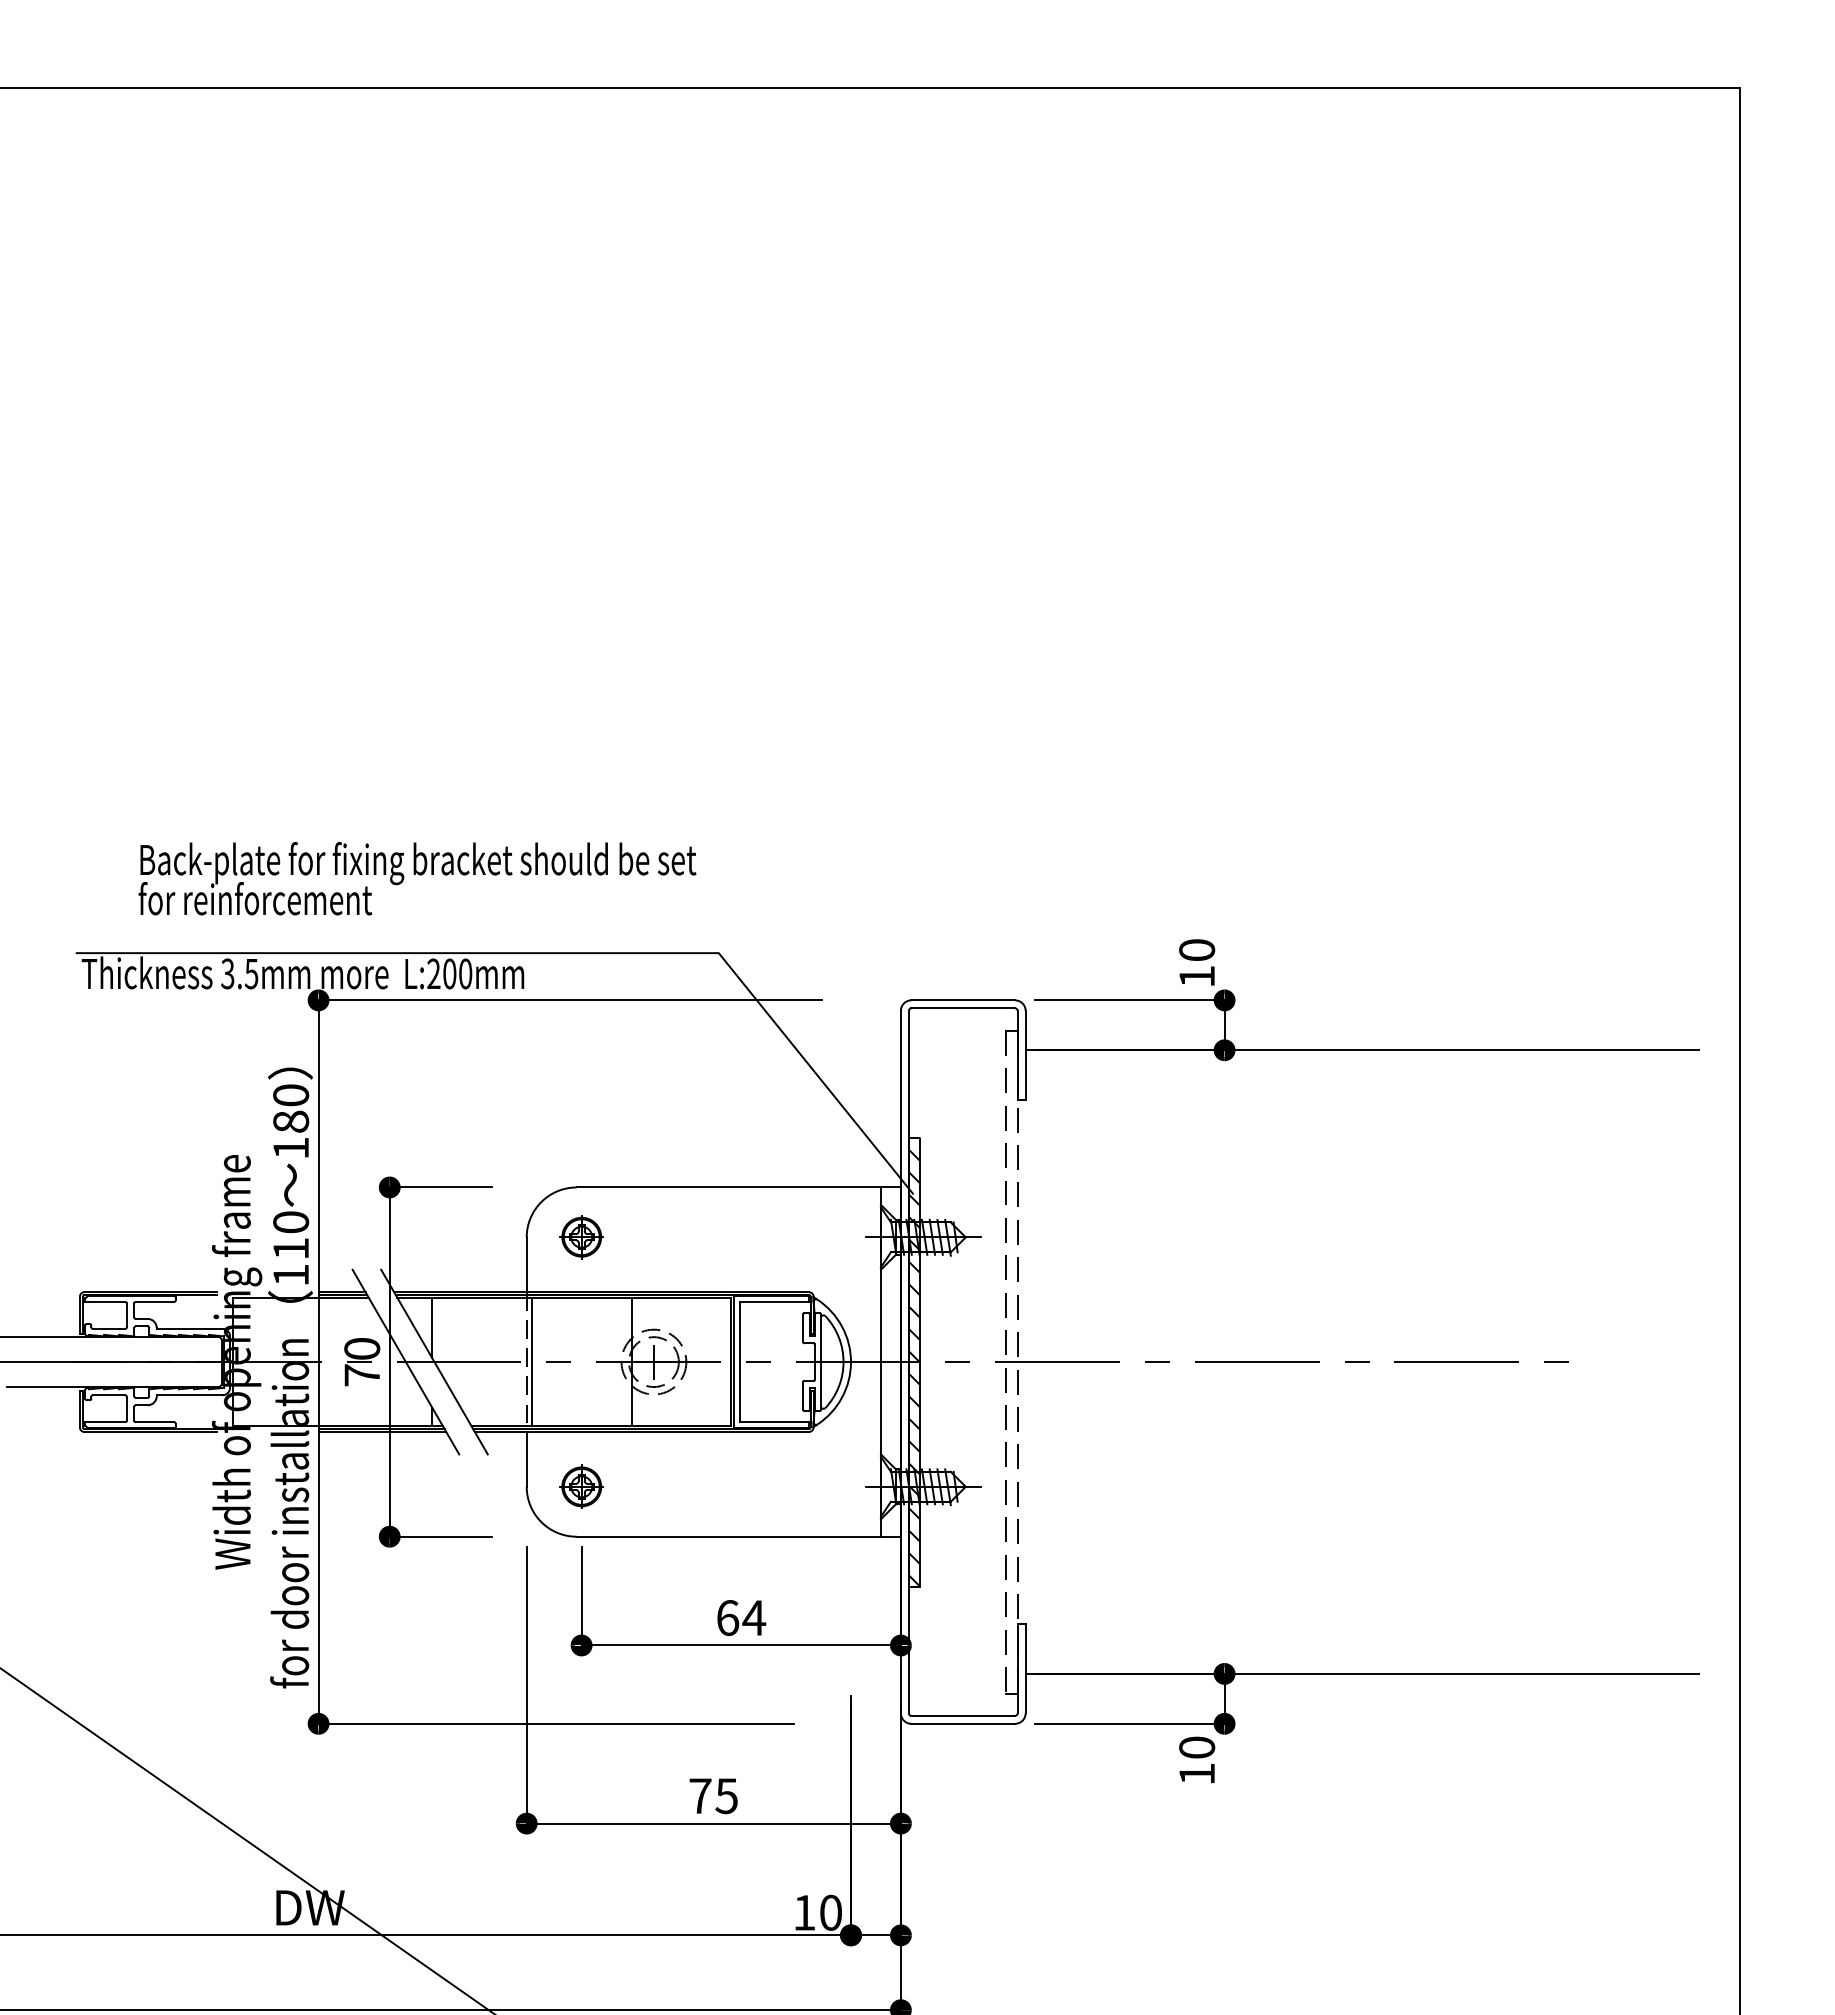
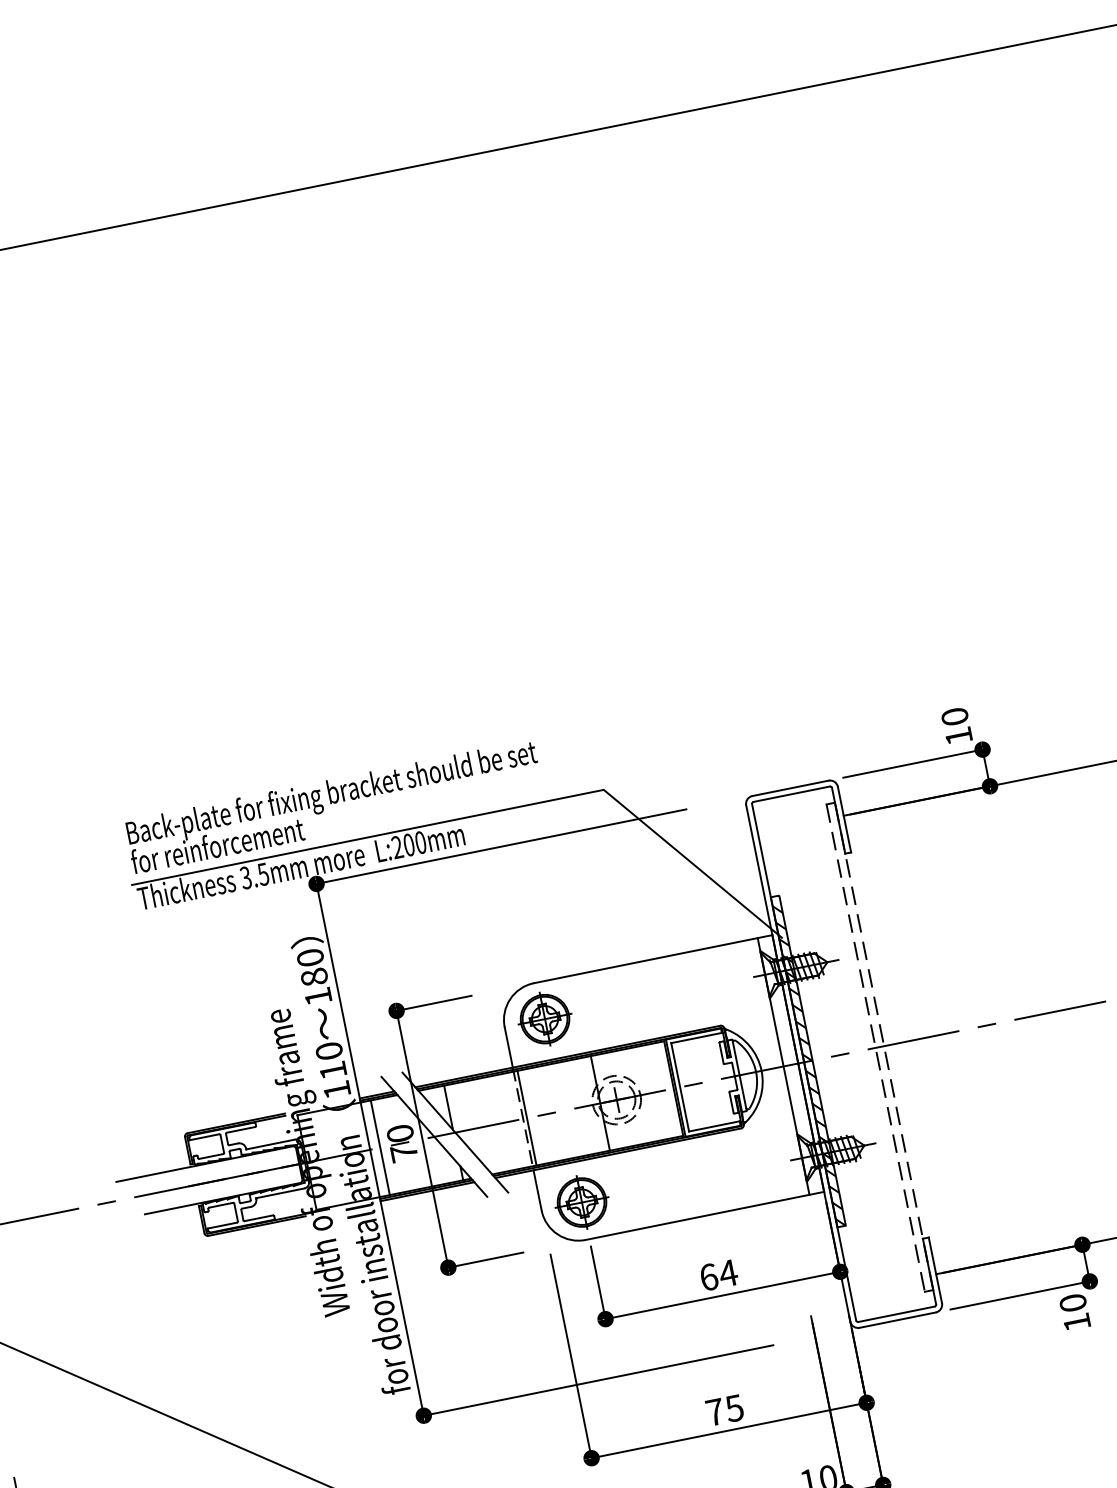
text: (417, 878) -> (333, 806), moved
part: (581, 1236) -> (544, 1018), size x1.67
line: (332, 1361) -> (380, 1147), added
part: (581, 1486) -> (581, 1202), size x1.67

